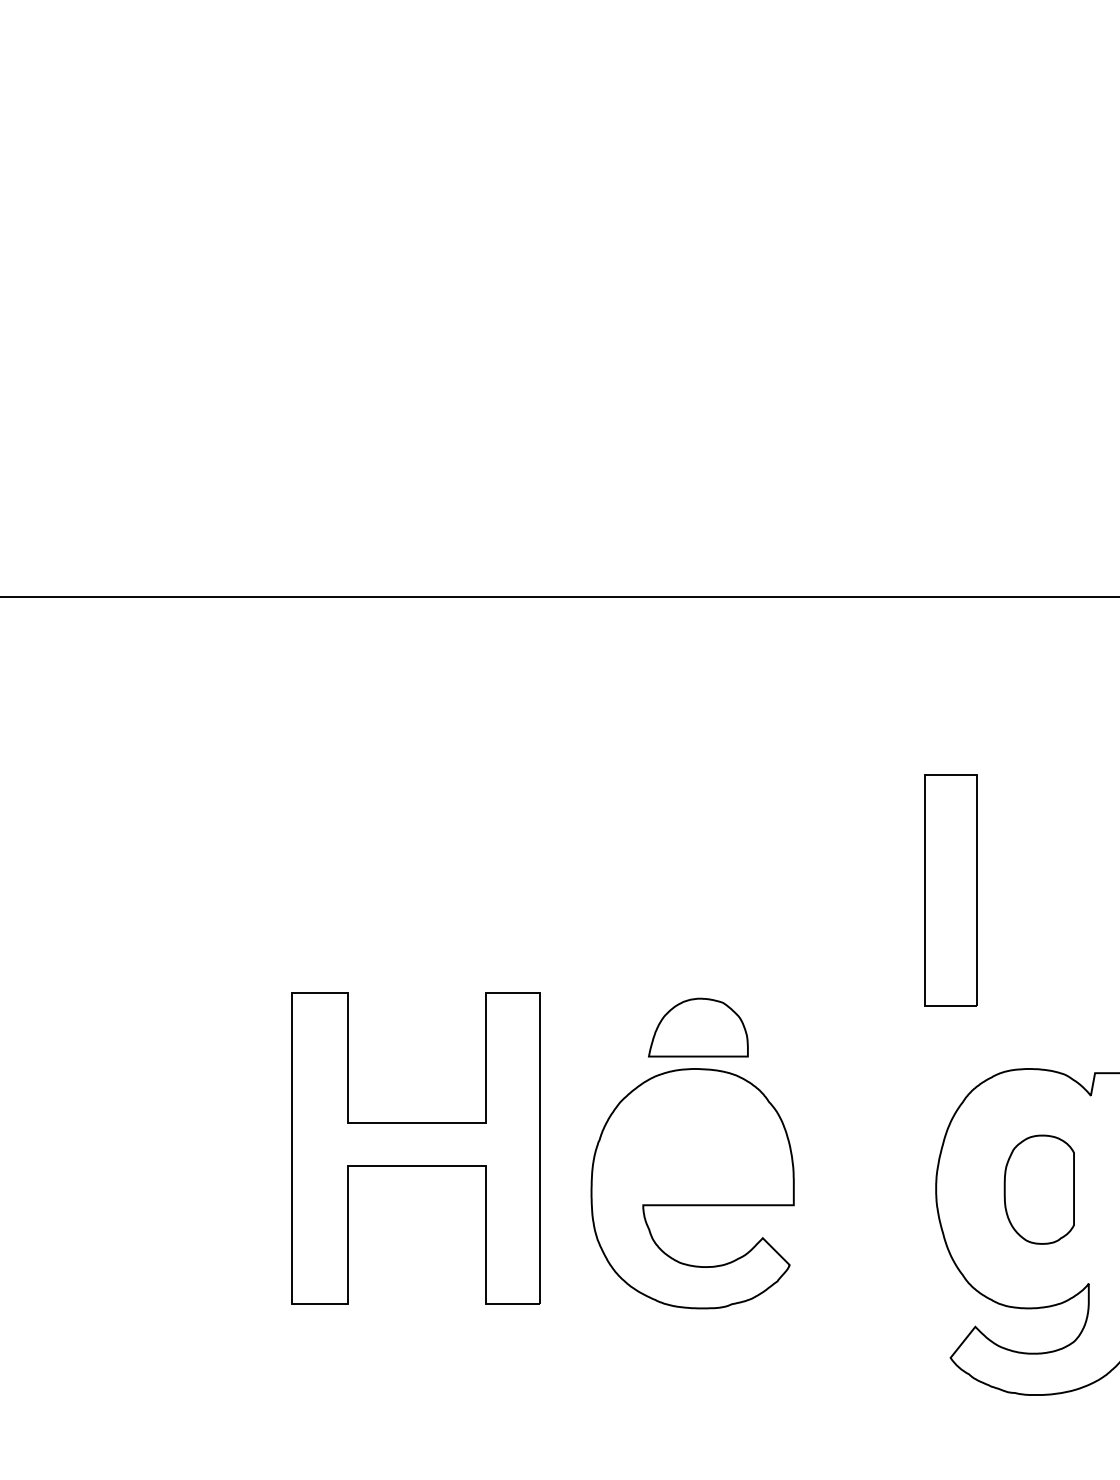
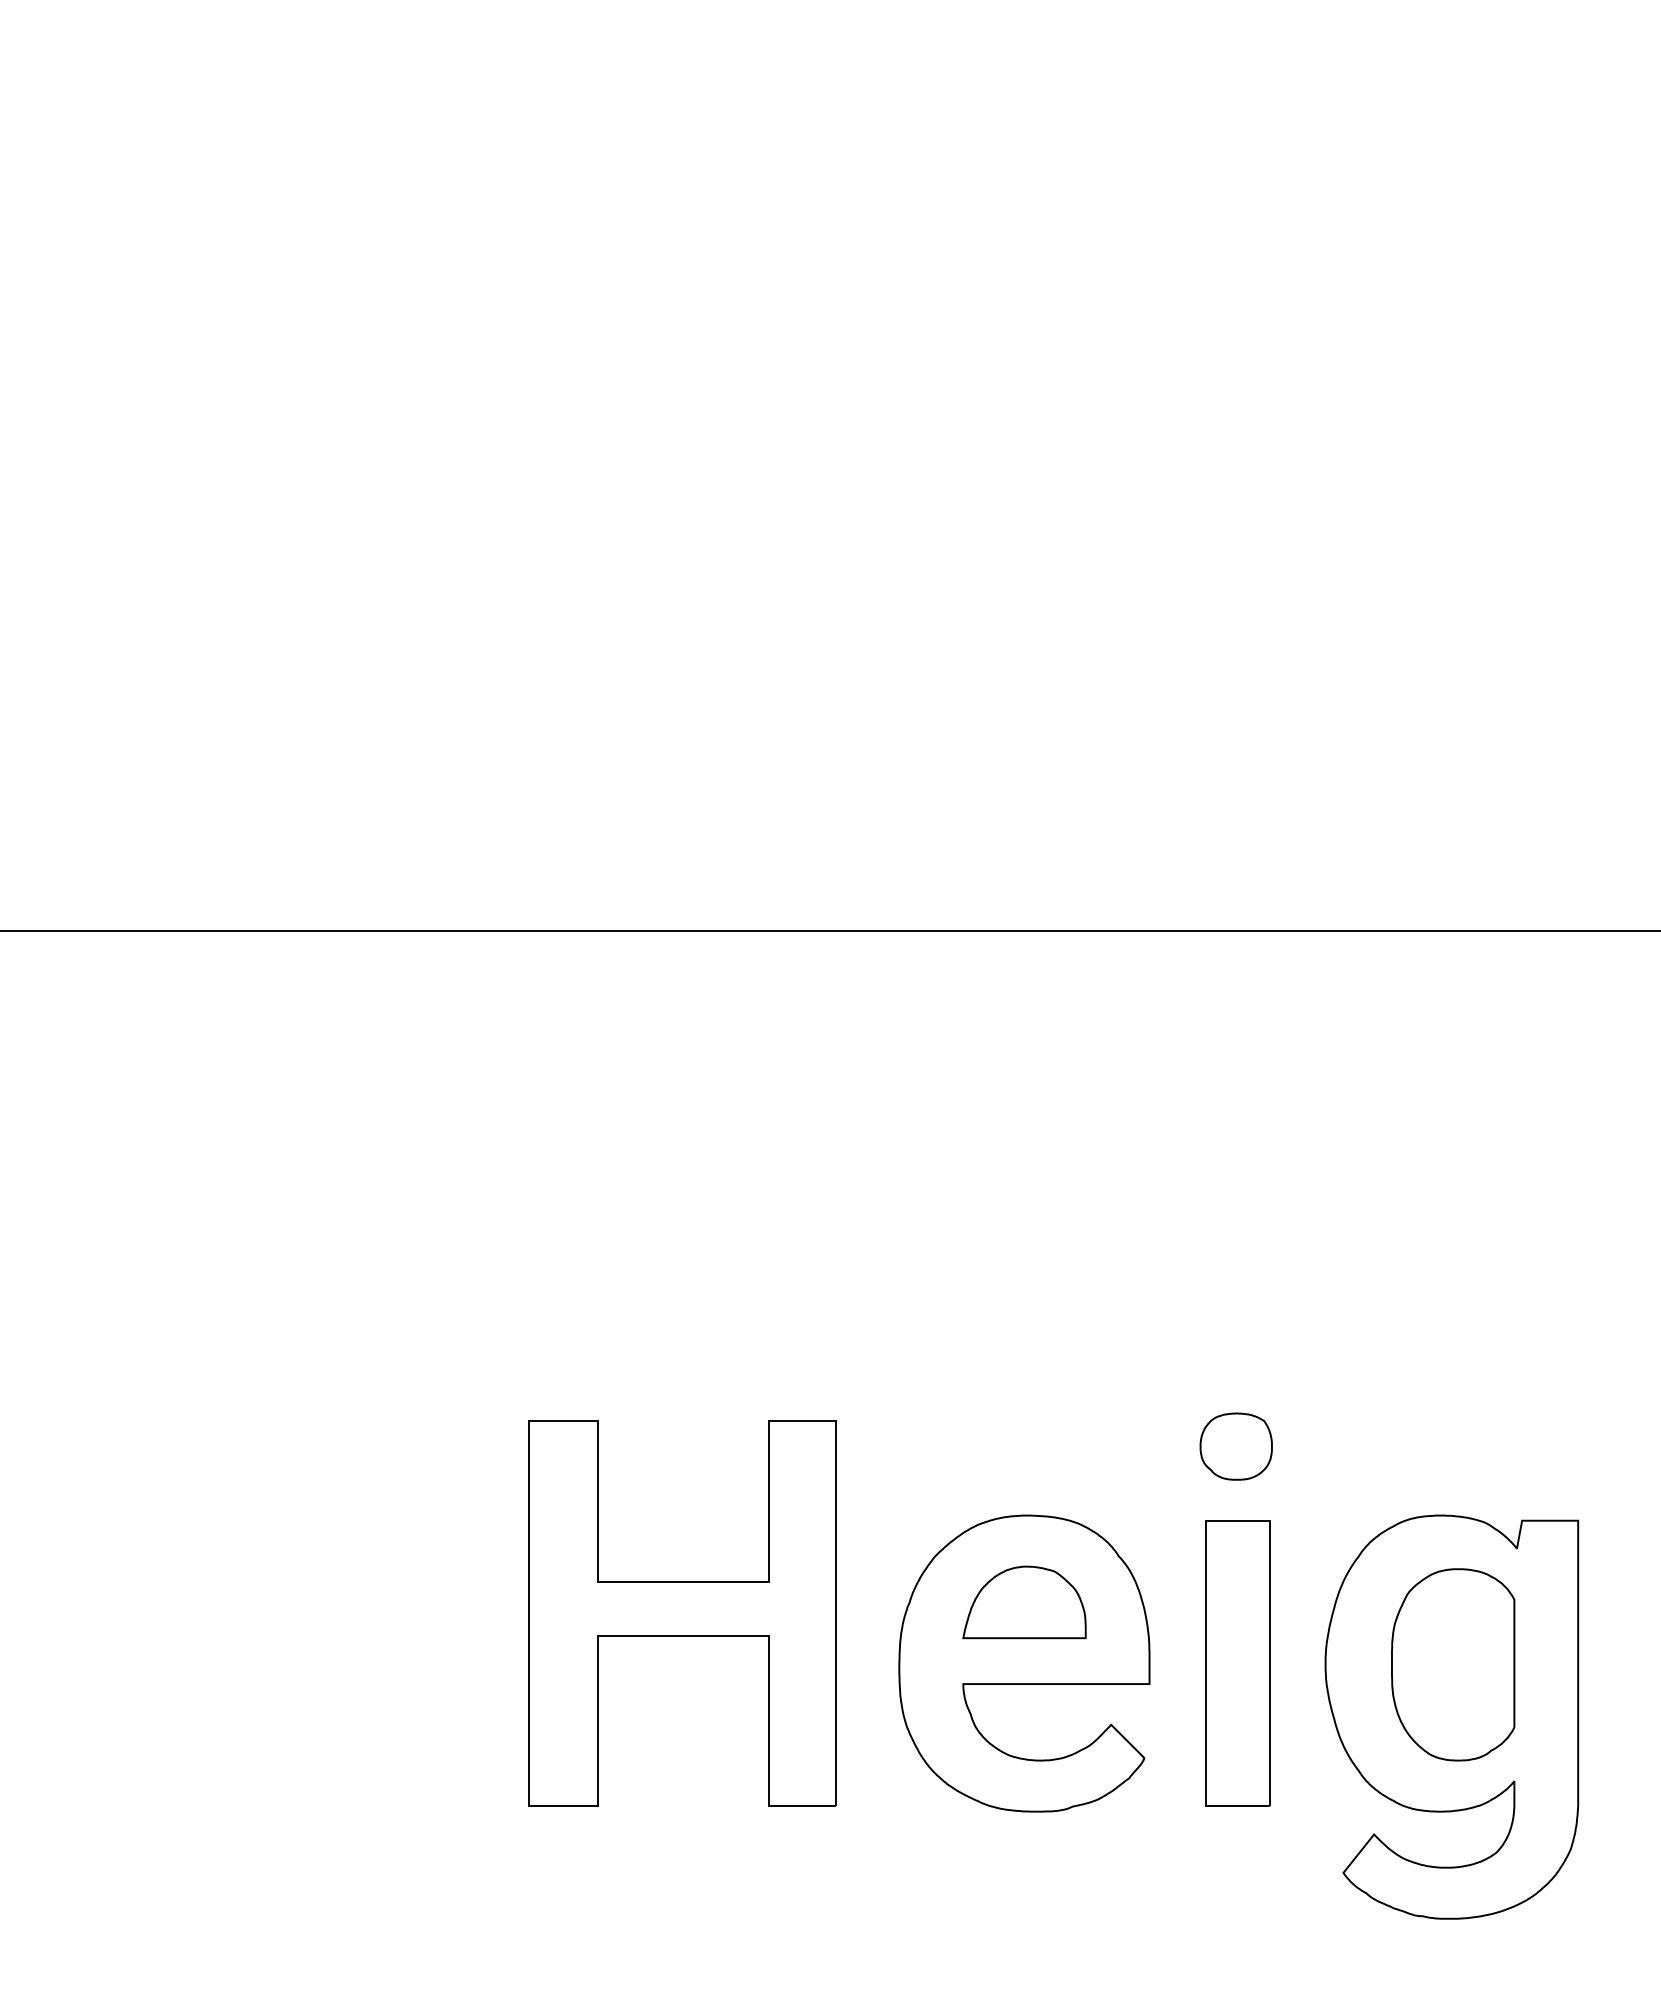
part: (950, 890) -> (1237, 1663), moved
part: (863, 1013) -> (1235, 1446), added
part: (698, 1027) -> (1024, 1602), moved
part: (1039, 1189) -> (1453, 1664), size x1.43

